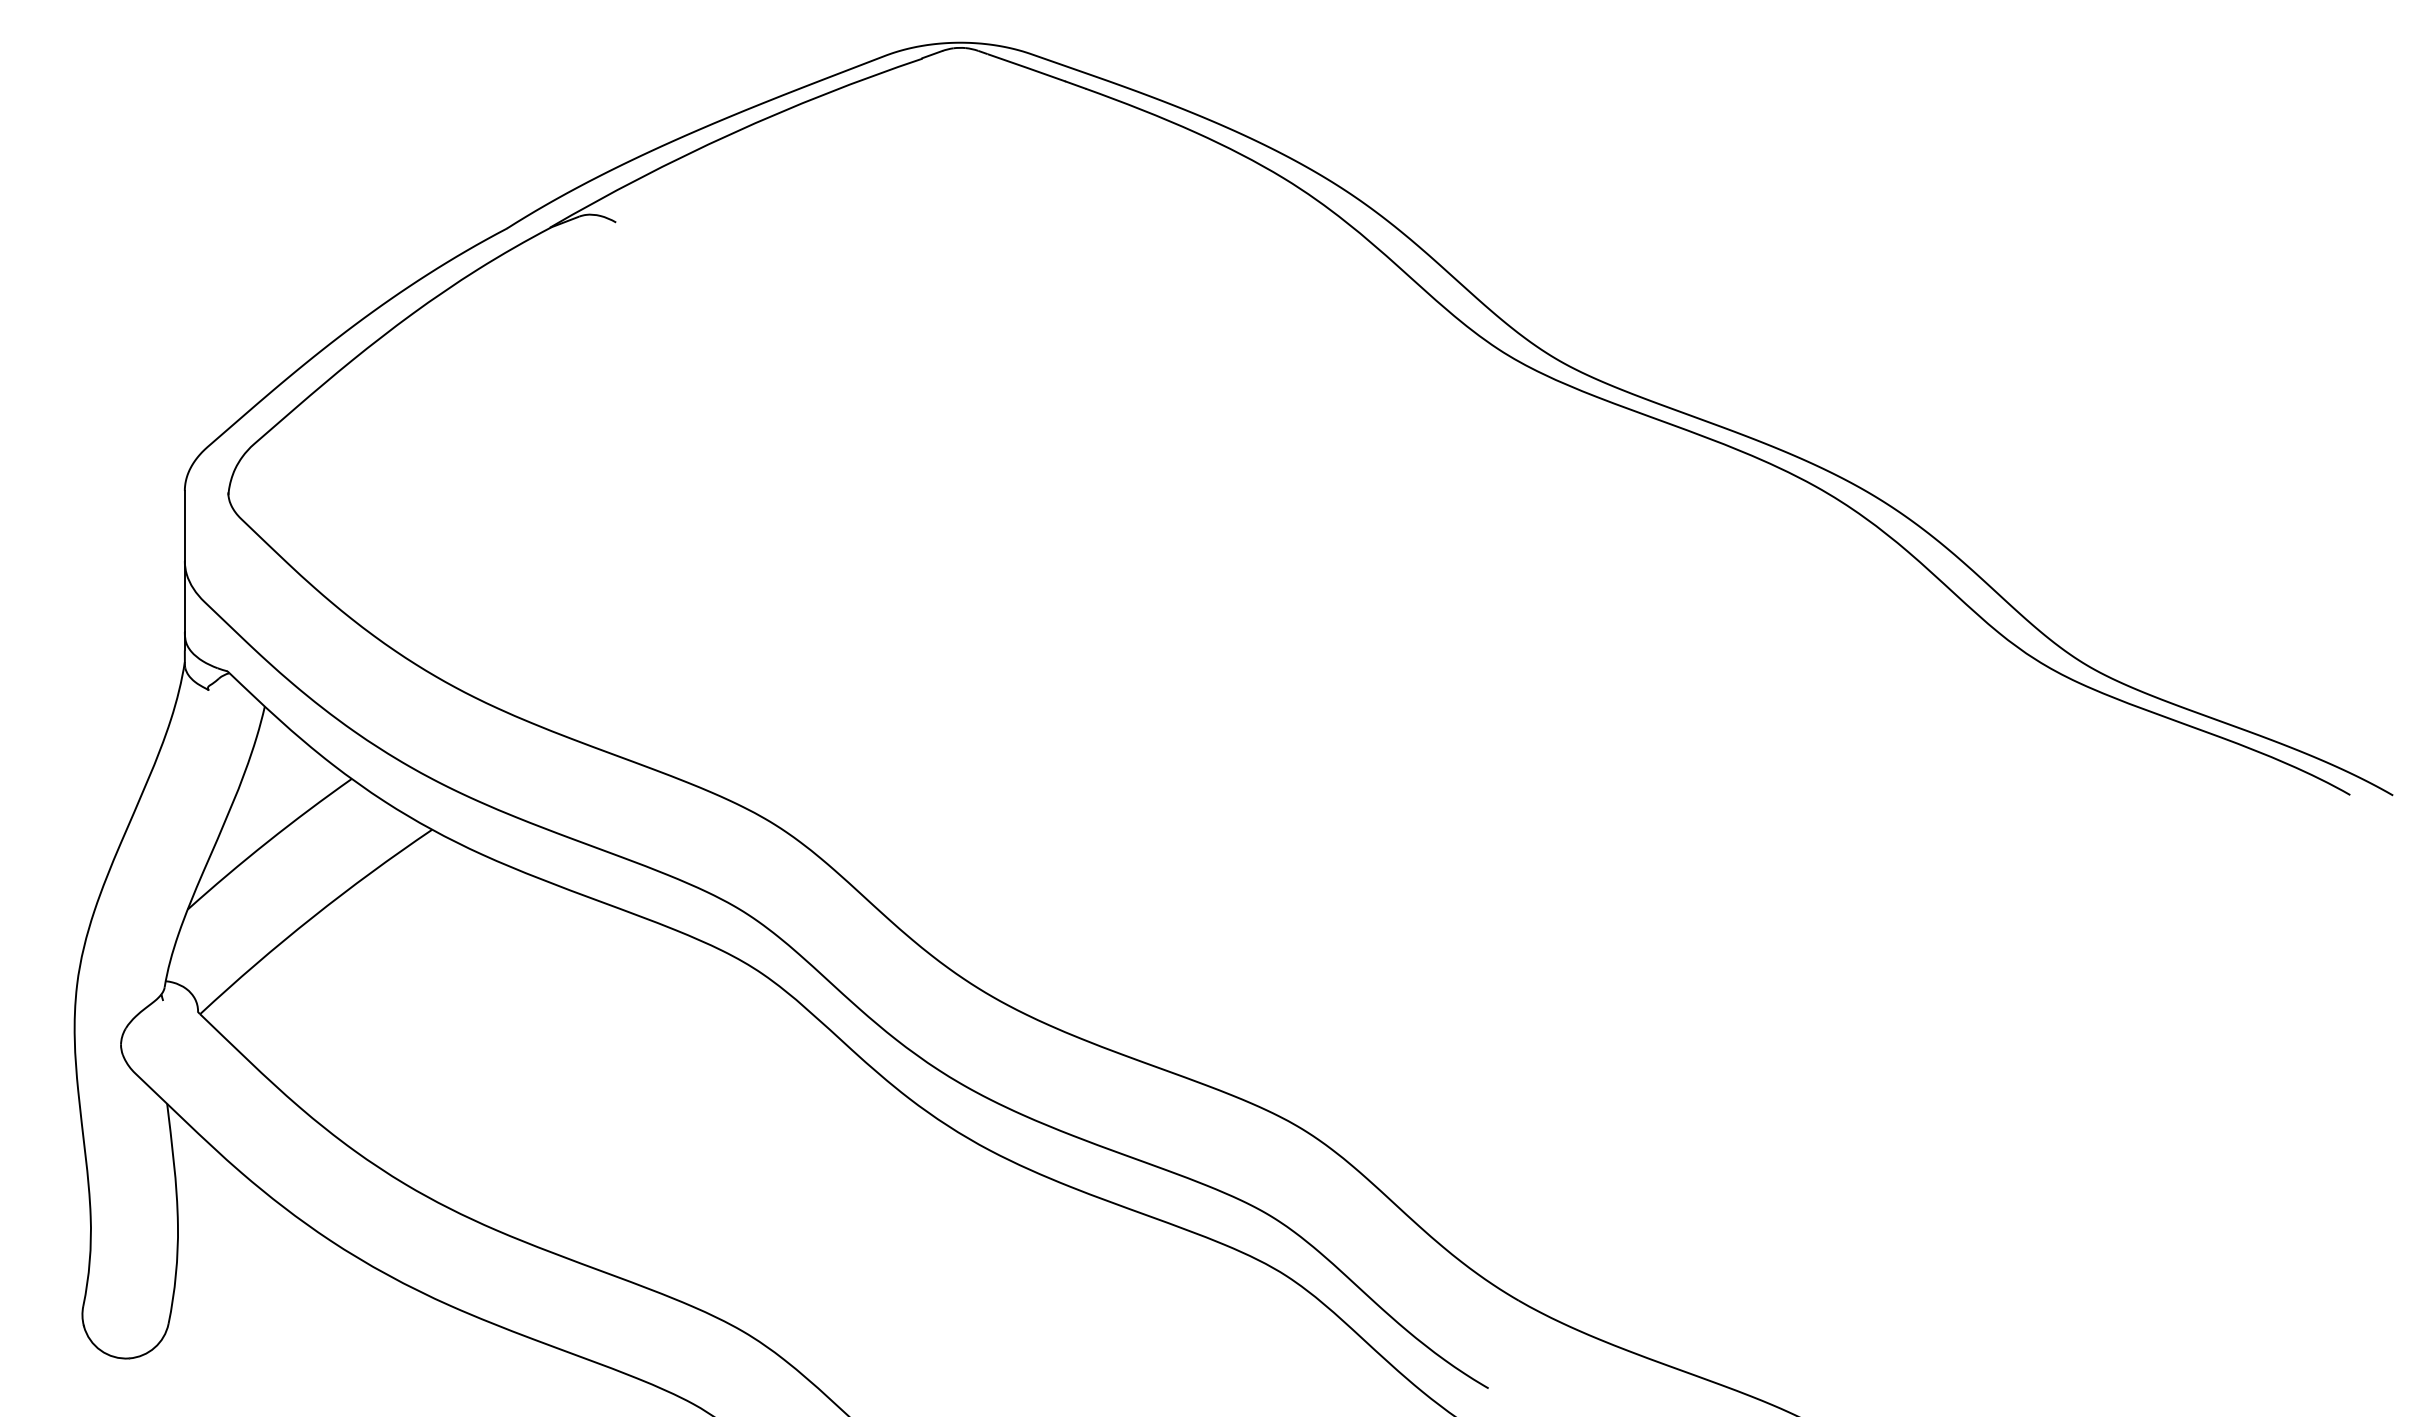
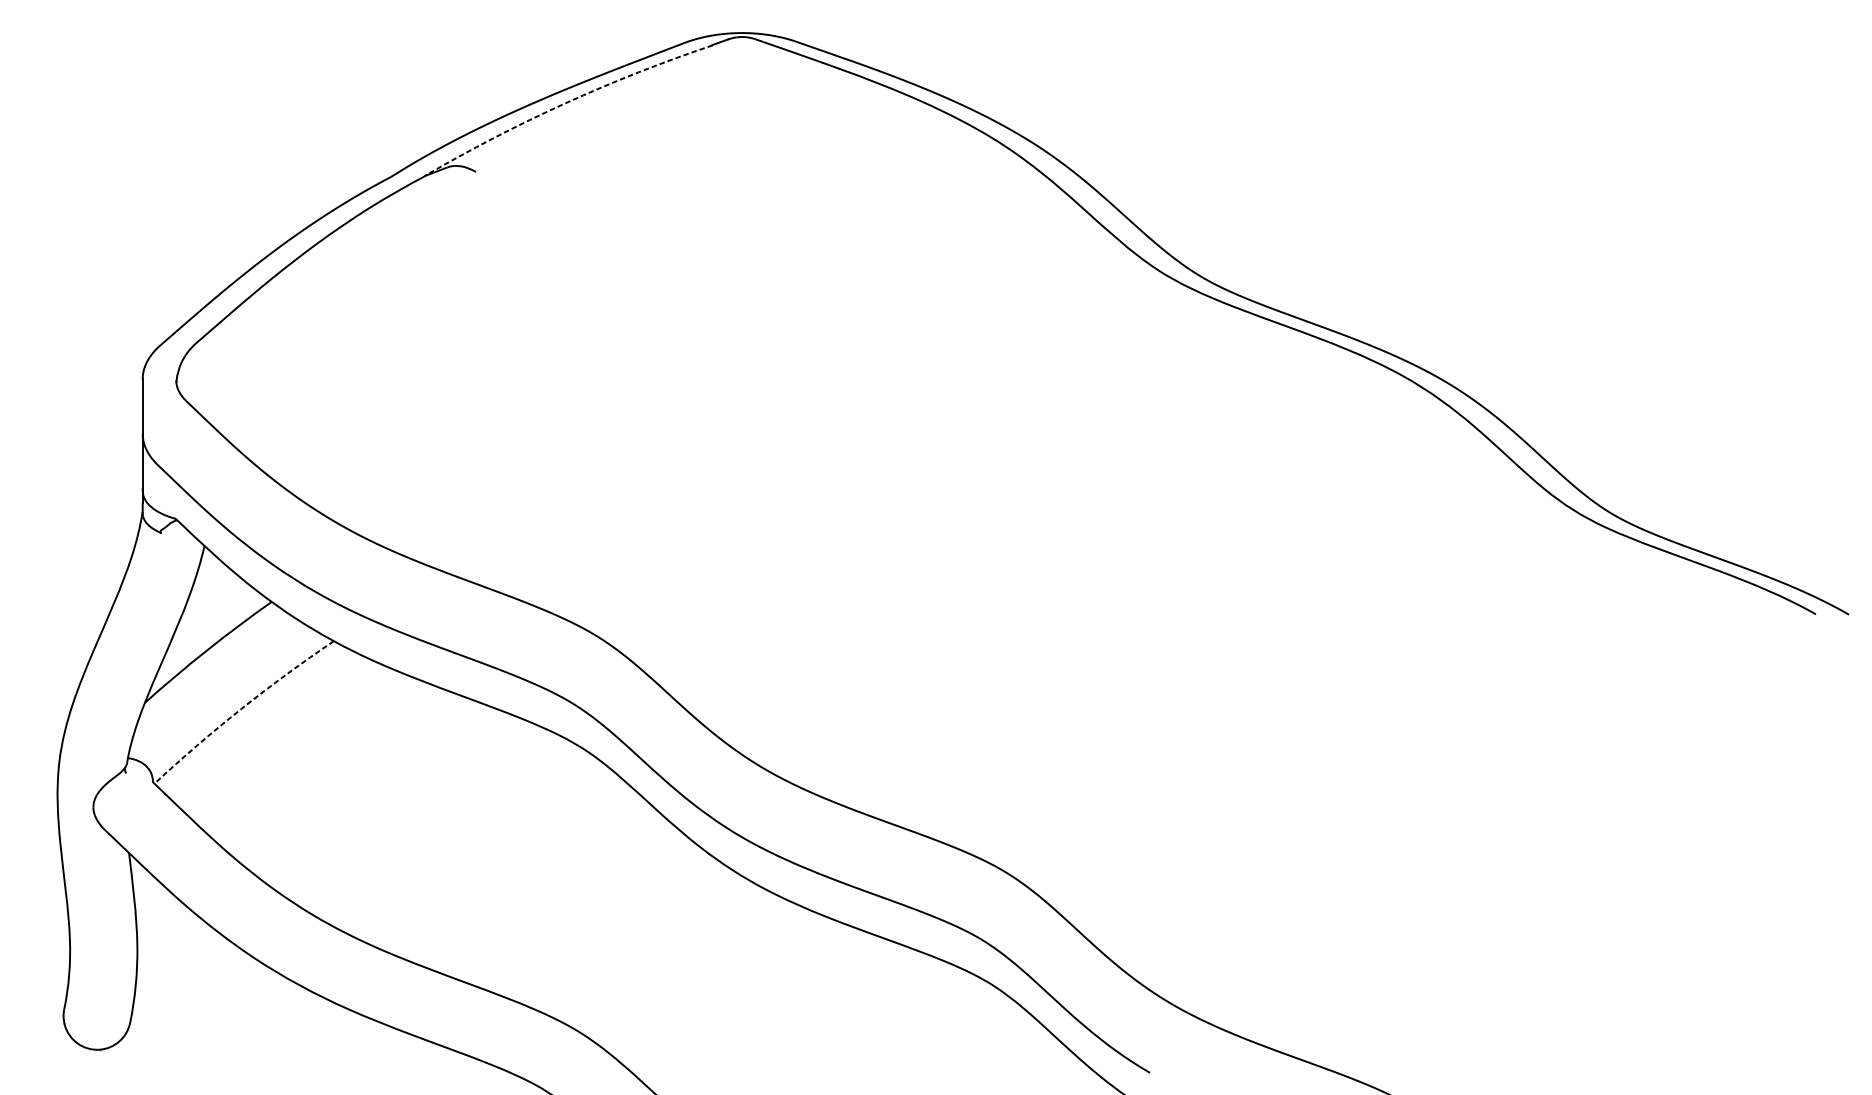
arc: (731, 133) -> (565, 103), solid -> dashed
arc: (312, 917) -> (241, 708), solid -> dashed

